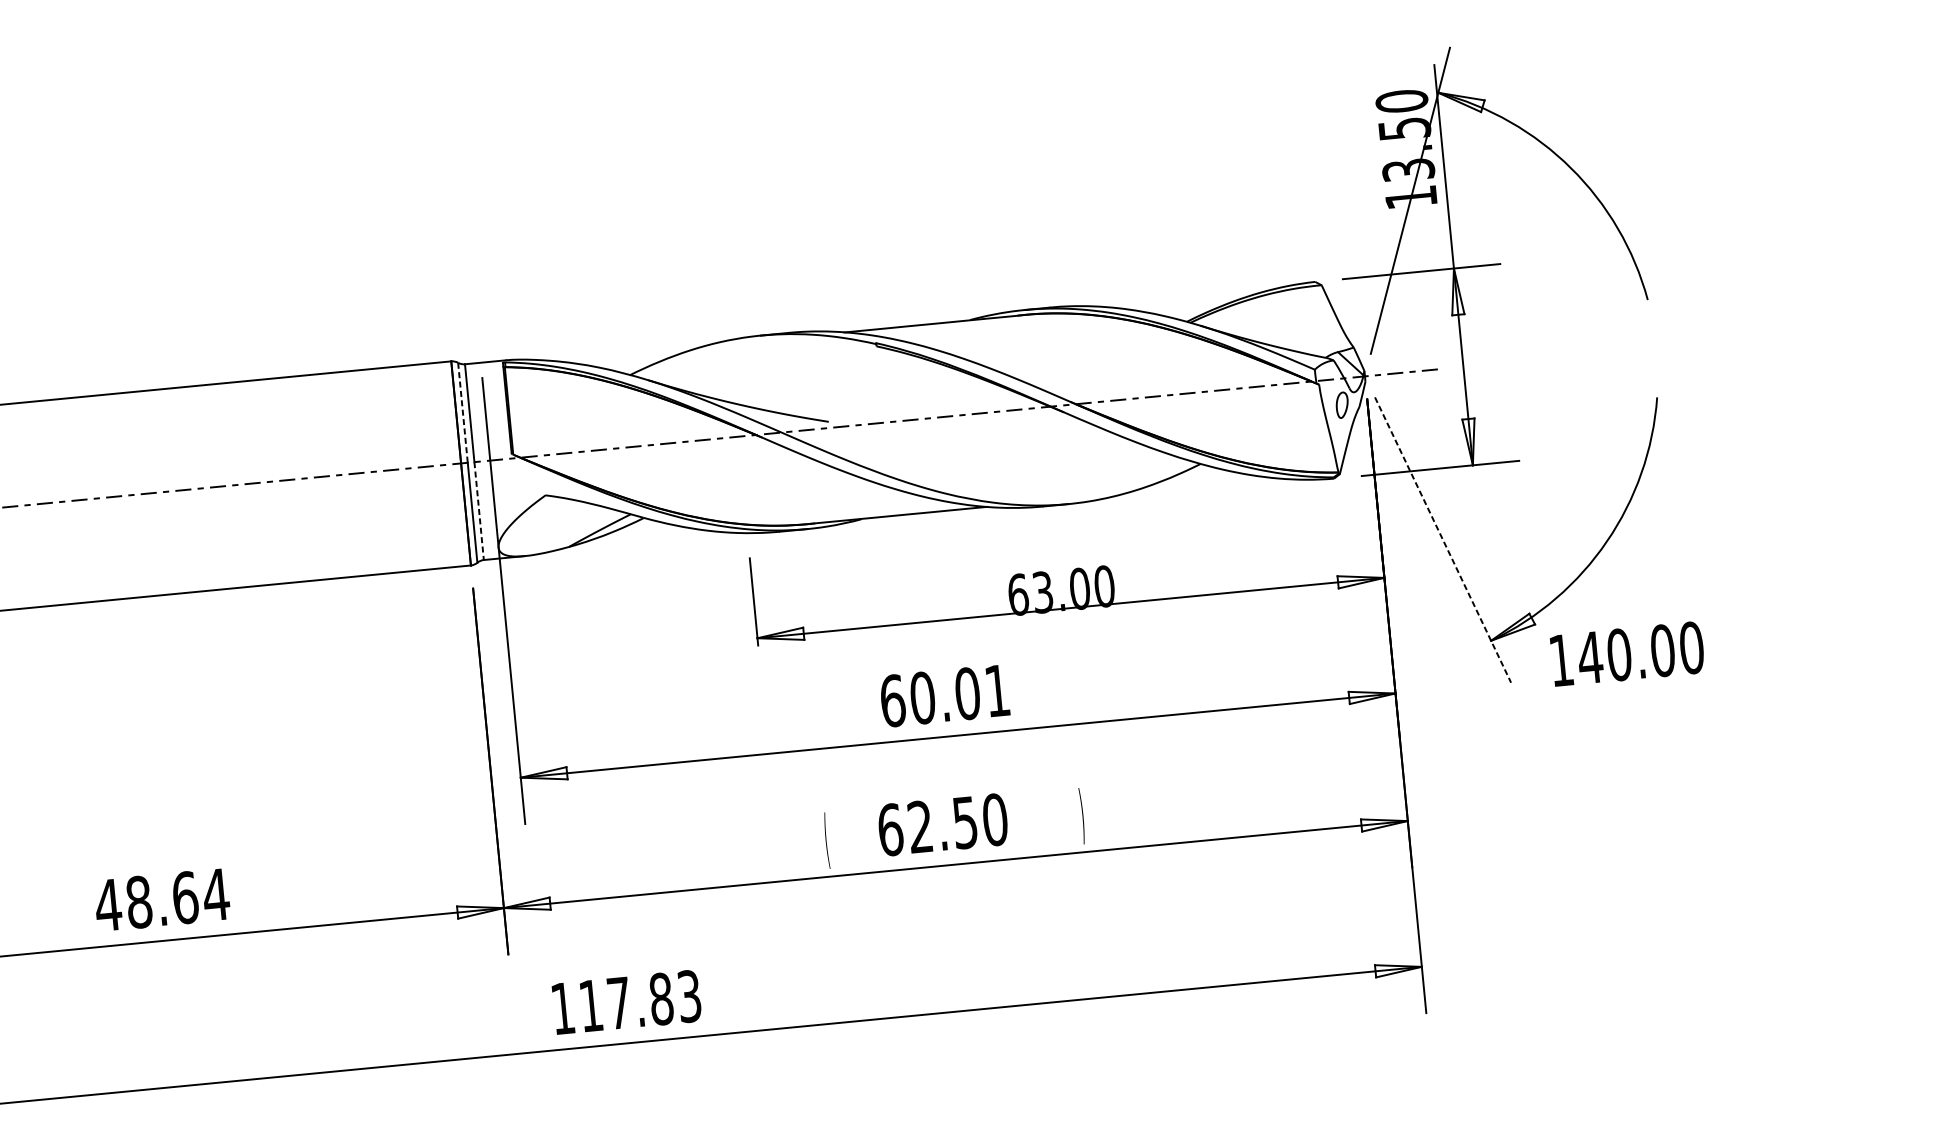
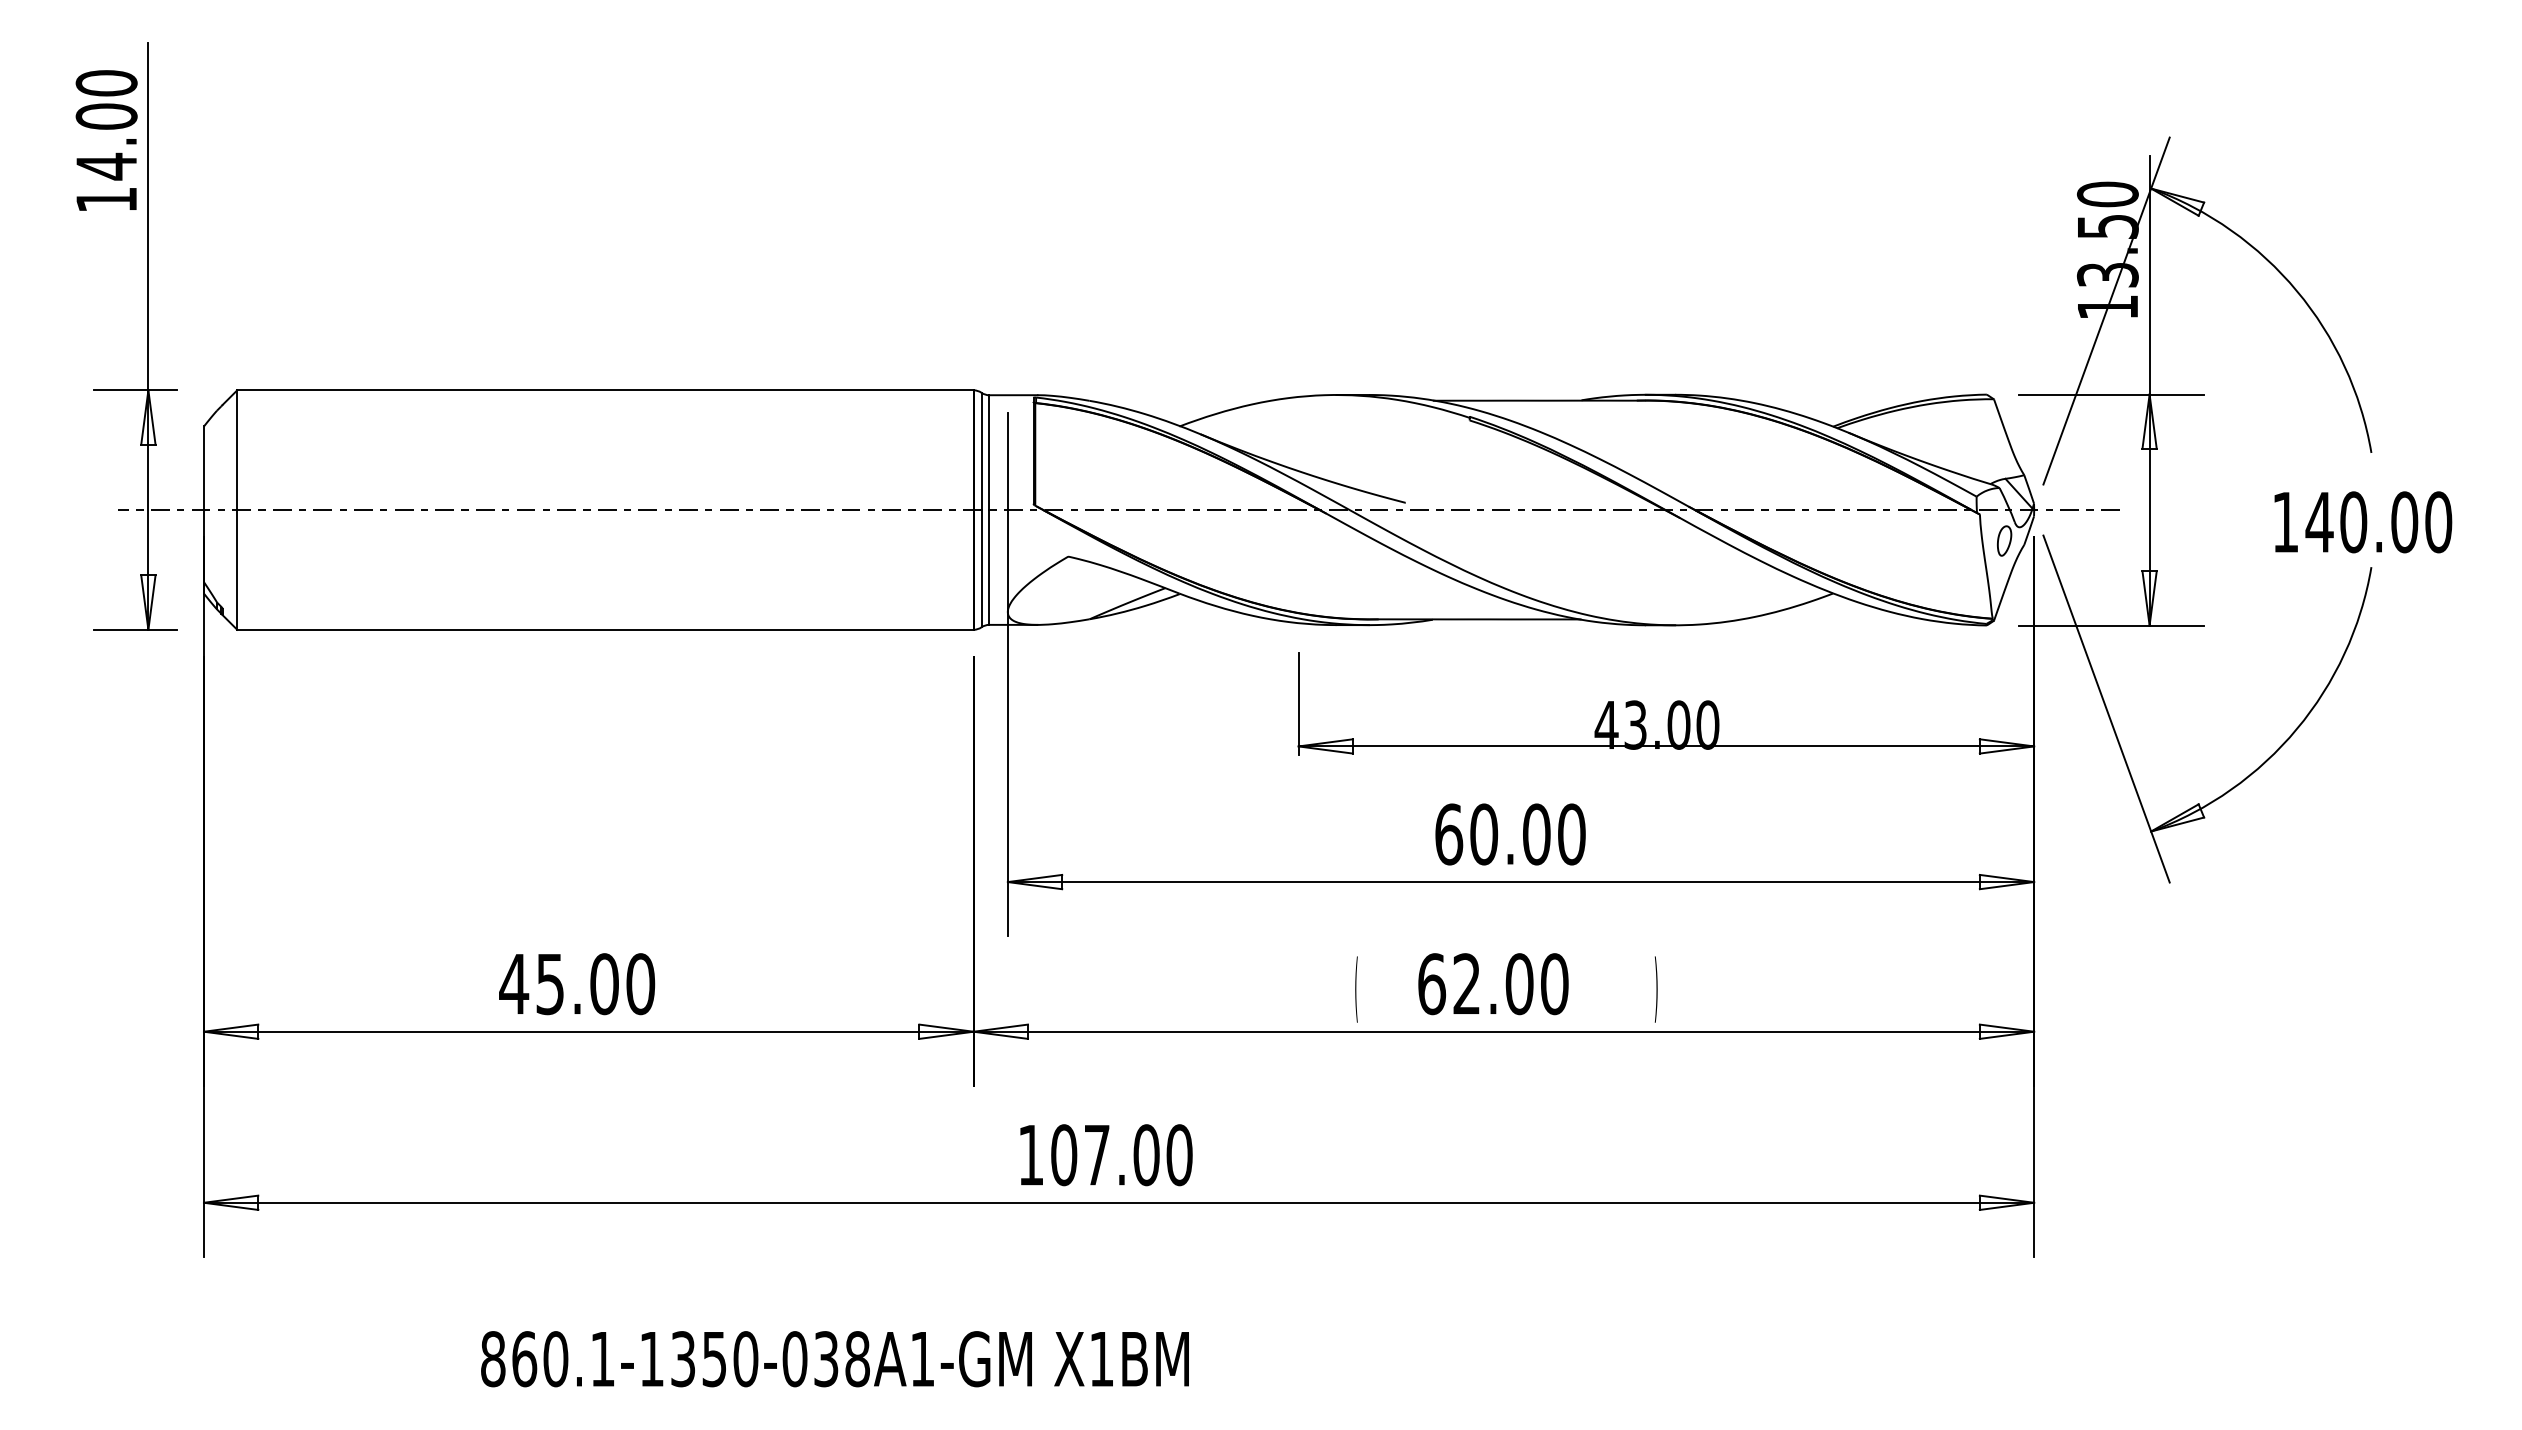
line: (462, 412) -> (981, 451), dashed -> solid
line: (479, 511) -> (989, 567), dashed -> solid
line: (1443, 540) -> (2106, 709), dashed -> solid
text: (1018, 594) -> (1606, 724), 63.00 -> 43.00
text: (1627, 654) -> (2363, 522), moved
text: (997, 690) -> (1571, 834), 60.01 -> 60.00
text: (965, 823) -> (1519, 984), 62.50 -> 62.00
text: (177, 898) -> (595, 984), 48.64 -> 45.00
text: (640, 1001) -> (1121, 1155), 117.83 -> 107.00

